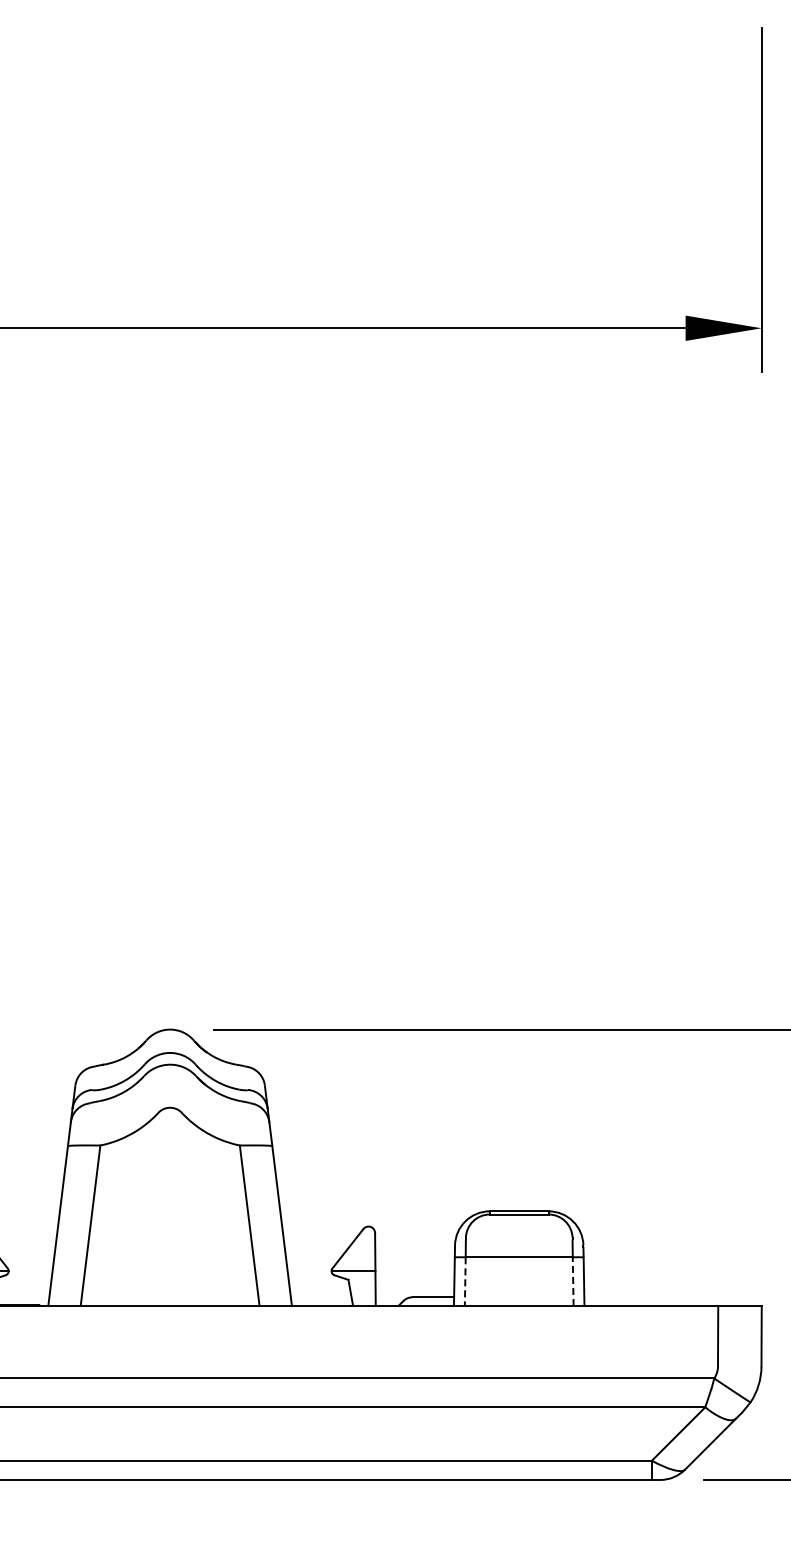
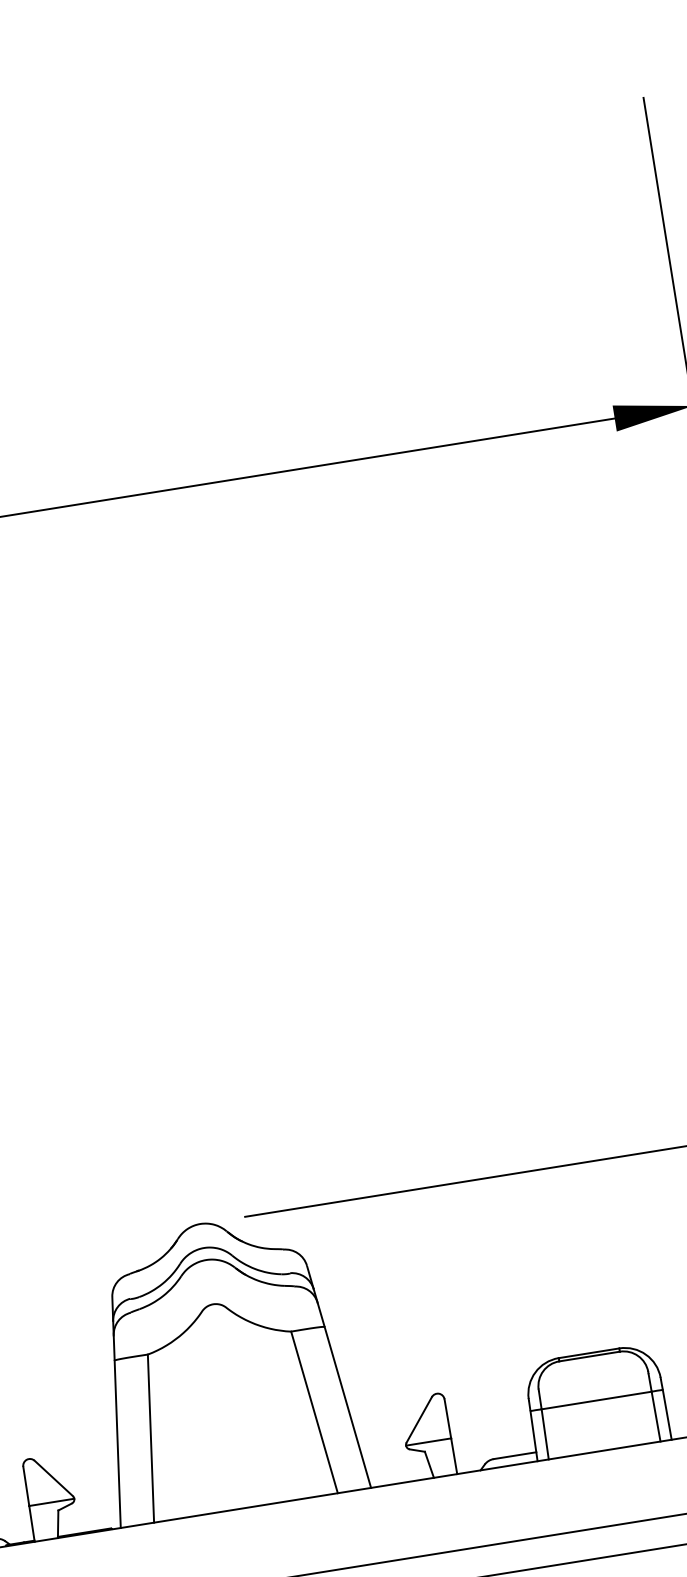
line: (573, 1281) -> (656, 1416), dashed -> solid
line: (465, 1282) -> (545, 1435), dashed -> solid

